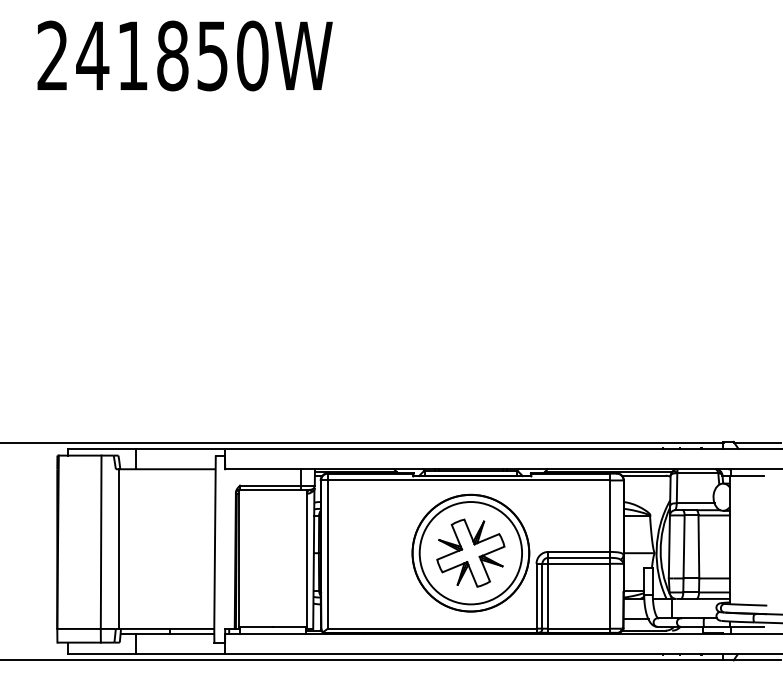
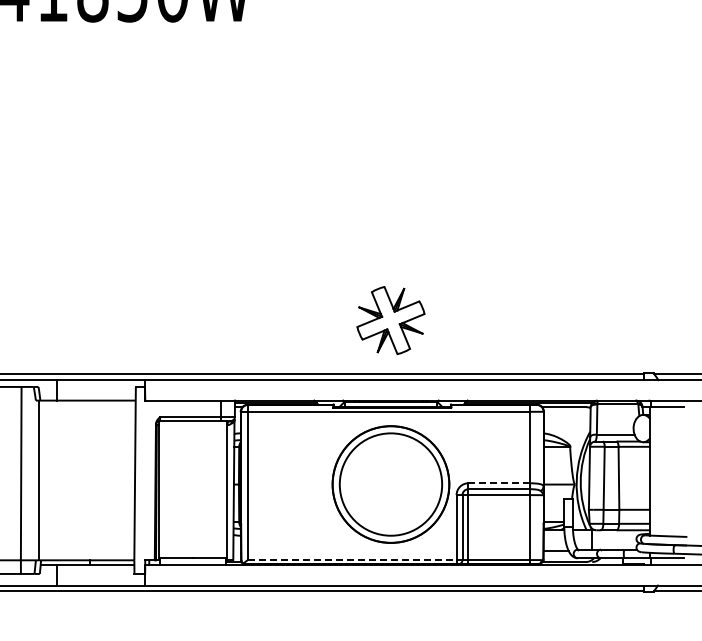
line: (579, 551) -> (499, 482), solid -> dashed
part: (470, 552) -> (390, 319), moved
line: (432, 628) -> (352, 559), solid -> dashed

